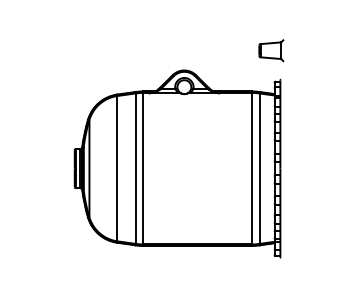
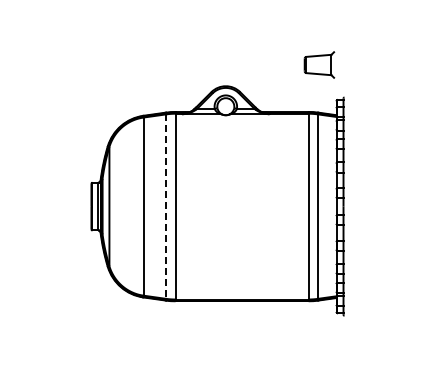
part: (271, 50) -> (319, 64), moved
line: (135, 169) -> (166, 207), solid -> dashed

